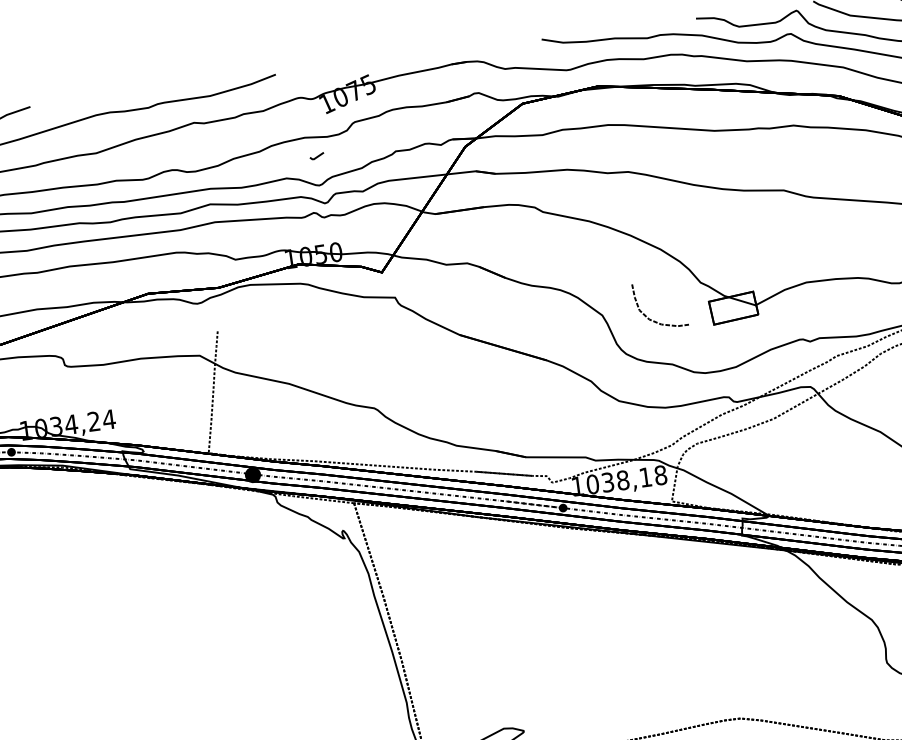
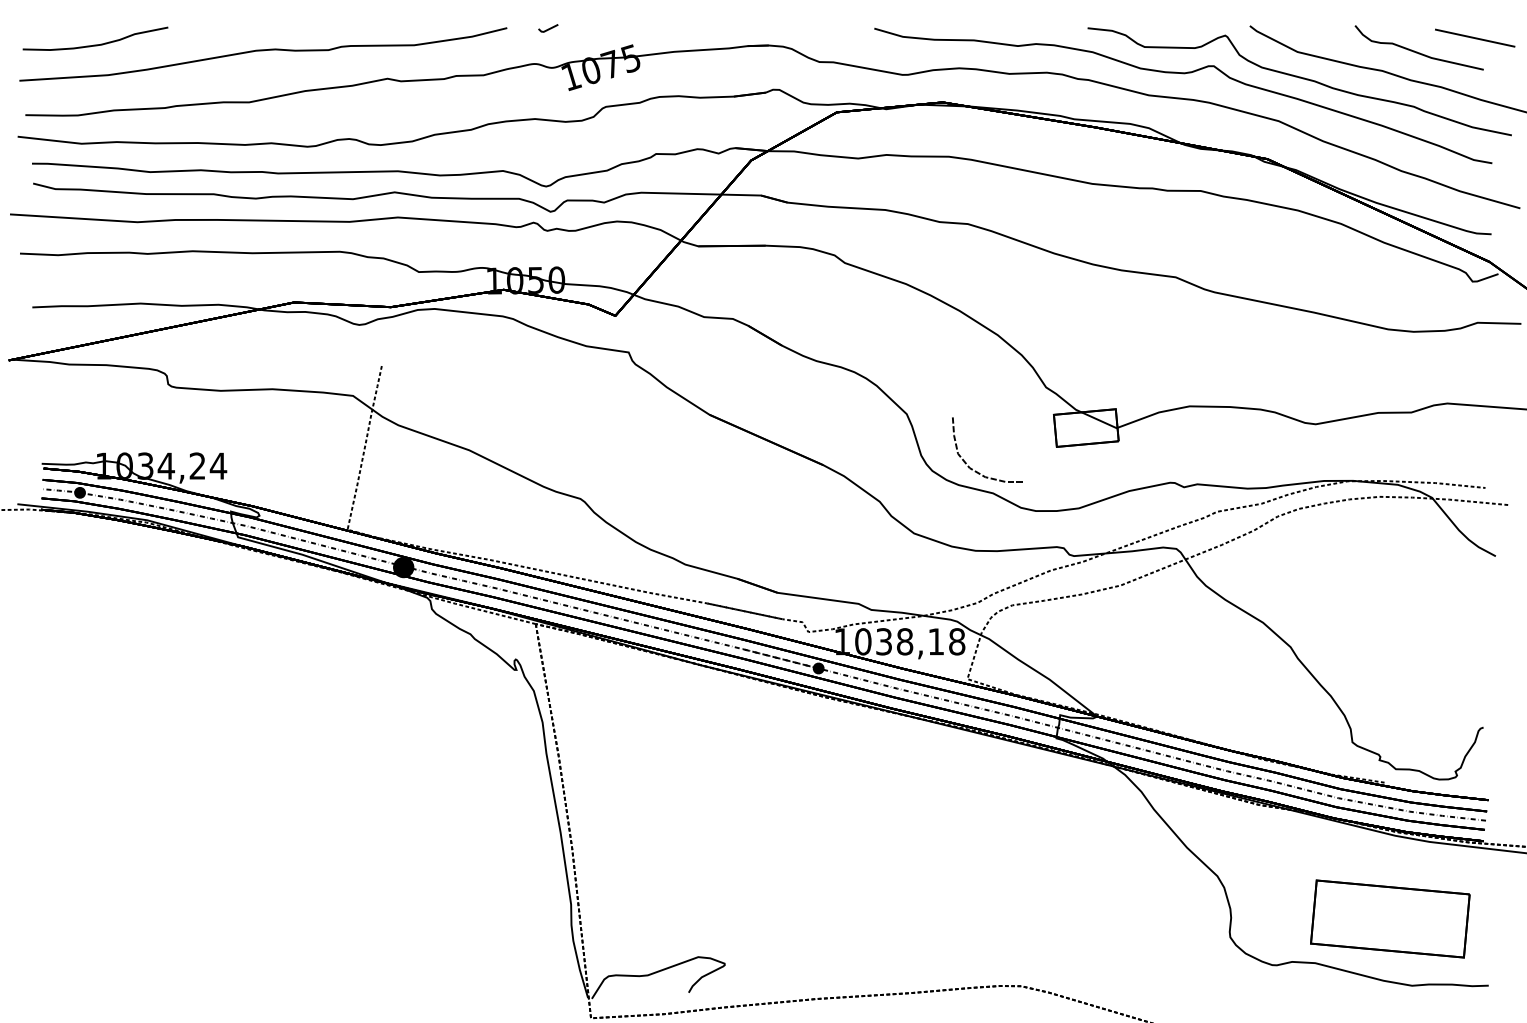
line: (317, 156) -> (548, 28), moved
curve: (654, 320) -> (976, 470), moved

